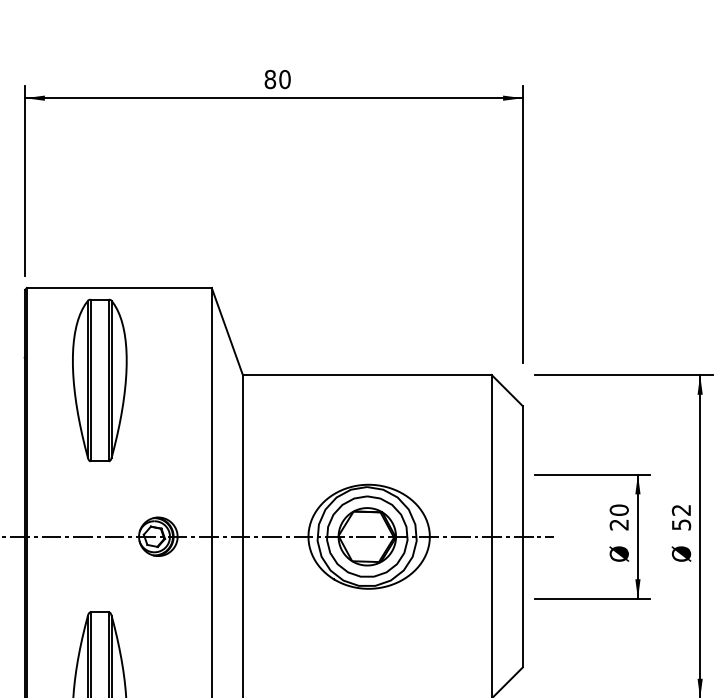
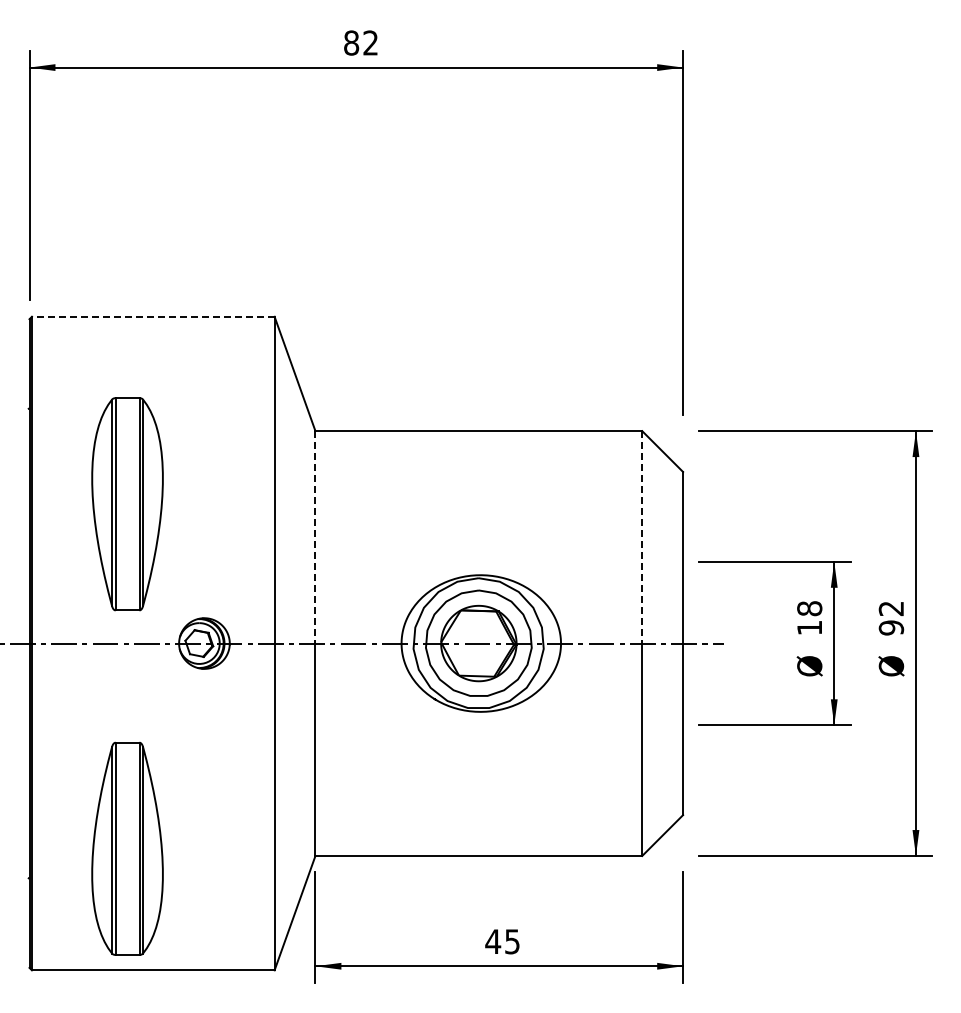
text: (284, 79) -> (370, 42), 80 -> 82
line: (118, 287) -> (152, 316), solid -> dashed
part: (99, 380) -> (127, 504), moved
line: (242, 456) -> (315, 537), solid -> dashed
line: (491, 456) -> (642, 537), solid -> dashed
text: (619, 517) -> (809, 618), 20 -> 18
text: (680, 524) -> (890, 627), 52 -> 92

